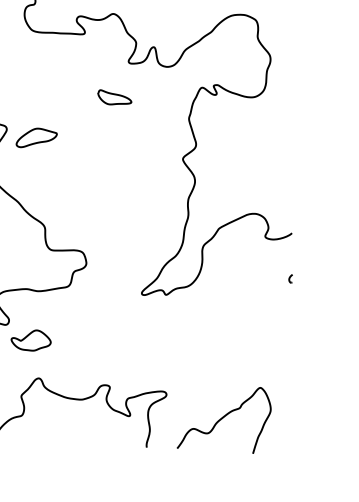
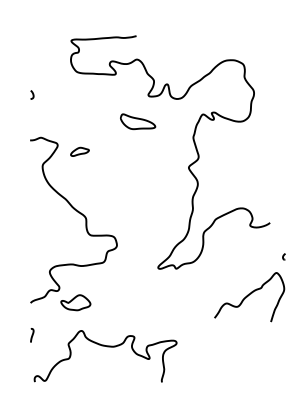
part: (115, 97) -> (138, 121), size x1.4
part: (36, 137) -> (79, 151), size x0.6
part: (289, 278) -> (283, 256), moved
curve: (222, 419) -> (248, 296), moved

